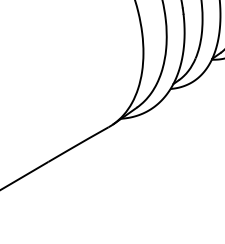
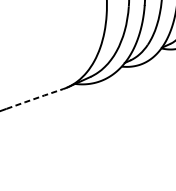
line: (79, 144) -> (35, 99), solid -> dashed

